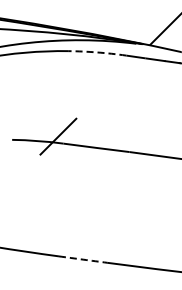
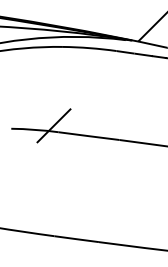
arc: (97, 52) -> (89, 48), dashed -> solid
arc: (83, 259) -> (77, 239), dashed -> solid

